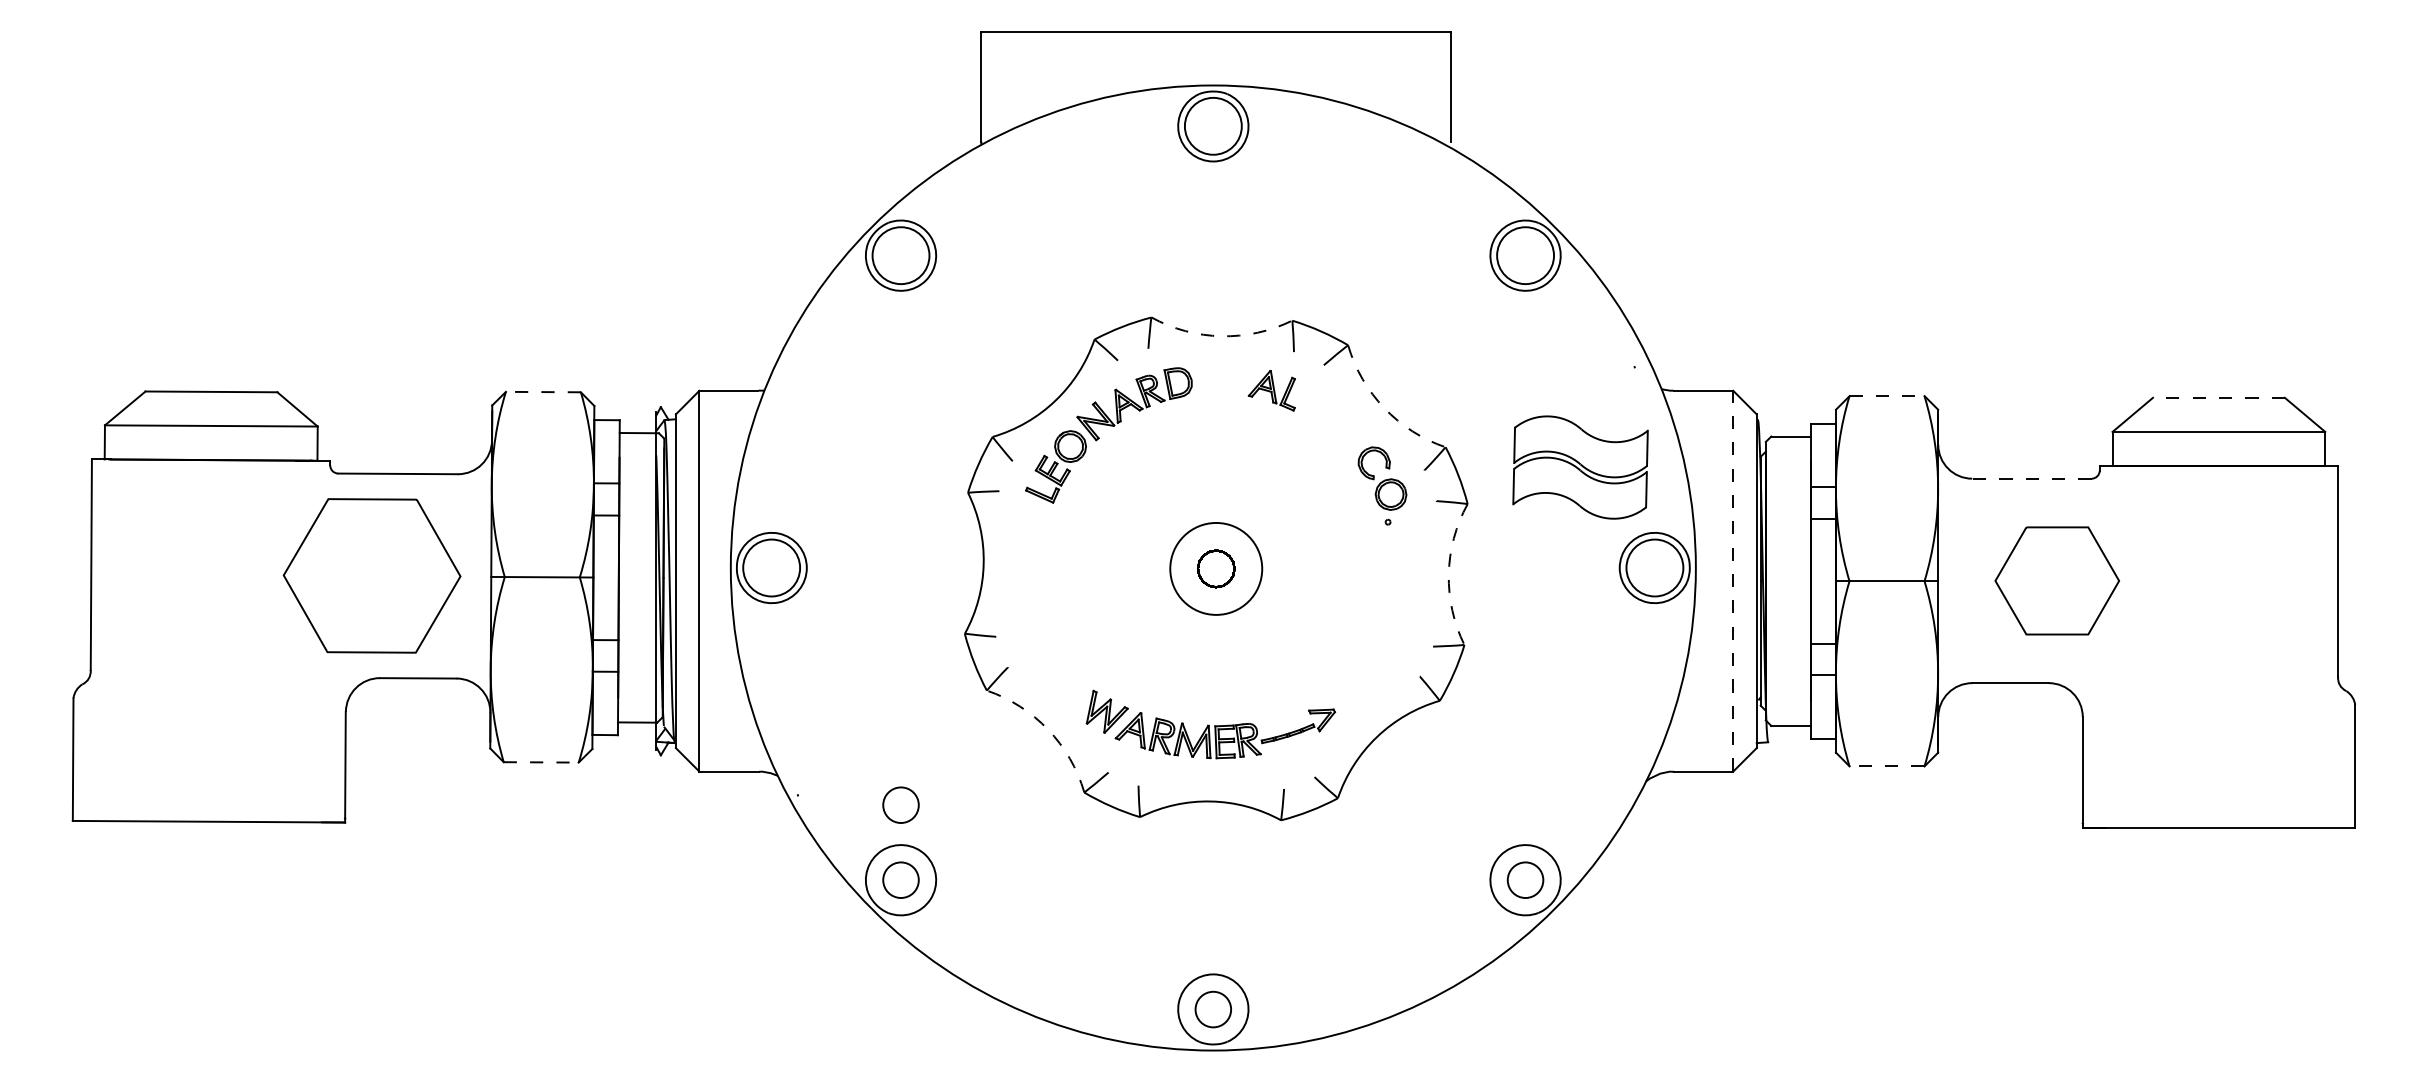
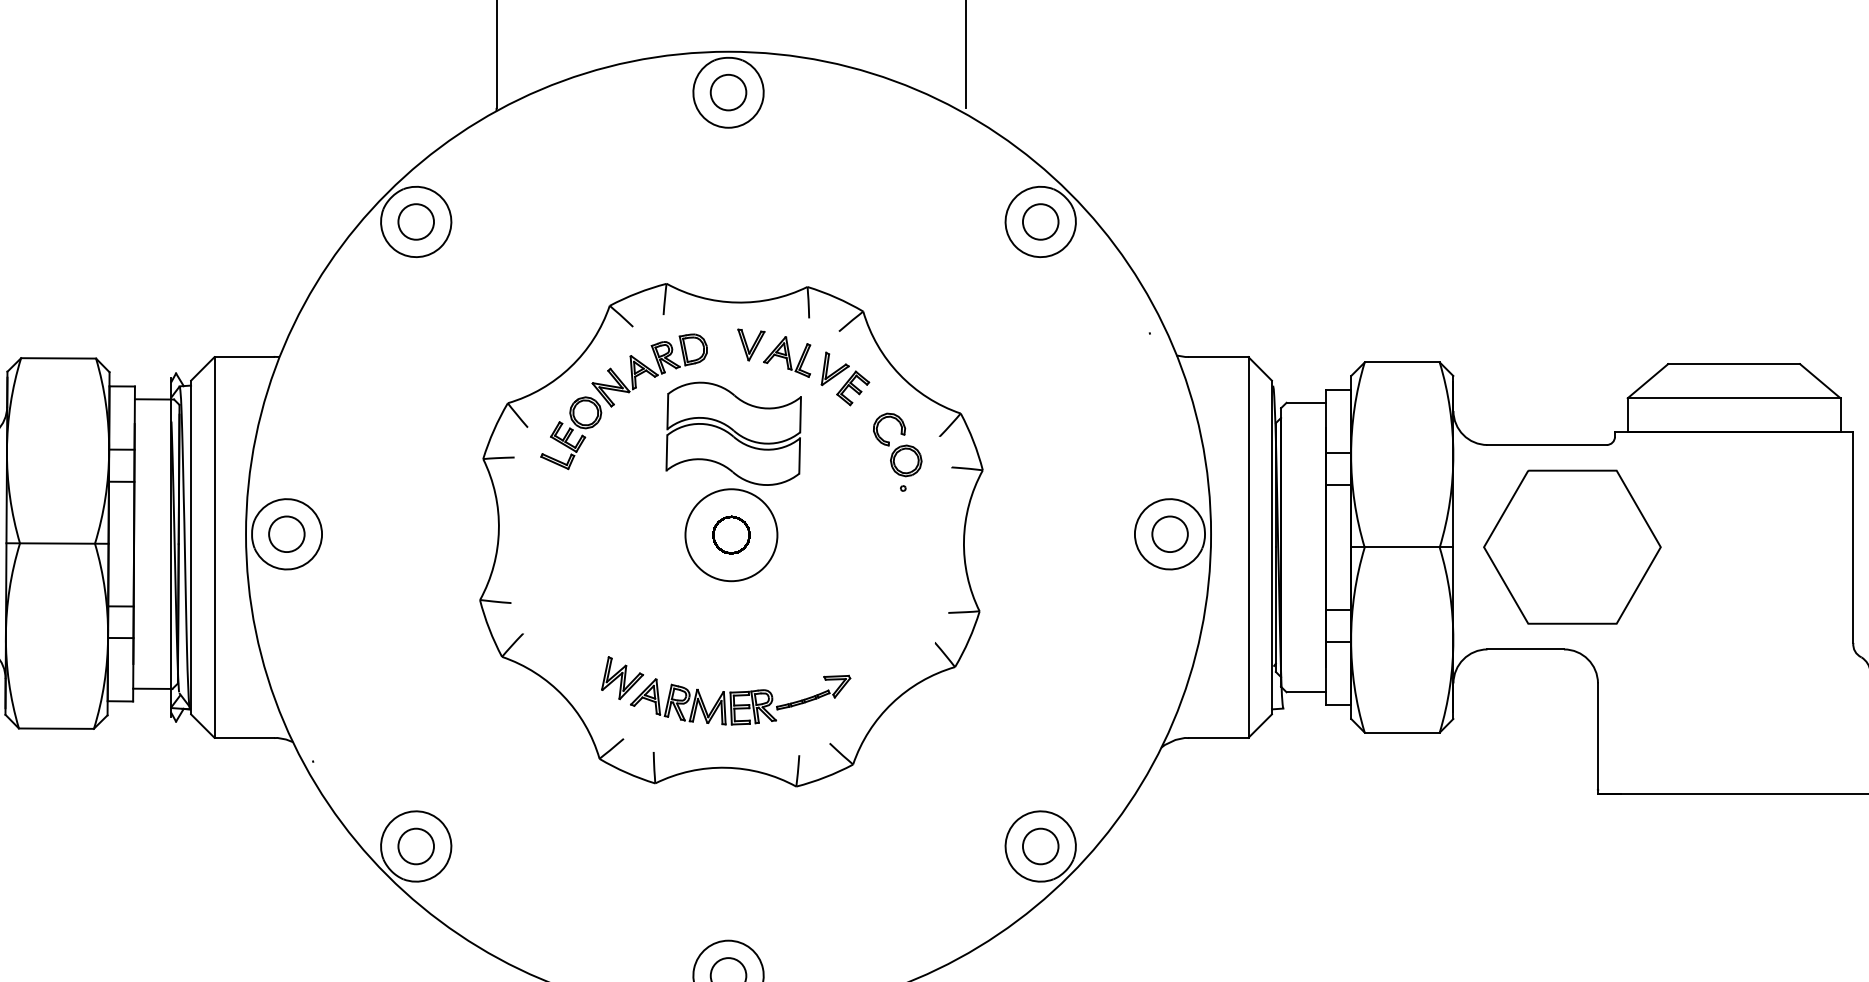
circle: (1213, 126) -> (728, 92), size x0.62
circle: (900, 255) -> (415, 221), size x0.62
circle: (1525, 255) -> (1040, 221), size x0.62
arc: (1221, 336) -> (736, 302), dashed -> solid
part: (1236, 378) -> (751, 344), added
line: (542, 392) -> (57, 358), dashed -> solid
line: (1887, 396) -> (1402, 362), dashed -> solid
line: (2218, 397) -> (1733, 363), dashed -> solid
arc: (1384, 408) -> (899, 374), dashed -> solid
part: (1329, 412) -> (844, 378), added
part: (1580, 467) -> (733, 433), moved
line: (2031, 478) -> (1546, 444), dashed -> solid
circle: (771, 567) -> (286, 533), size x0.62
circle: (1654, 567) -> (1169, 533), size x0.62
arc: (1448, 574) -> (963, 540), dashed -> solid
line: (1733, 580) -> (1248, 546), dashed -> solid
part: (2057, 580) -> (1572, 546), size x1.43
arc: (1048, 729) -> (563, 695), dashed -> solid
line: (541, 762) -> (56, 728), dashed -> solid
line: (1886, 766) -> (1401, 732), dashed -> solid
circle: (900, 804) -> (415, 770), removed

